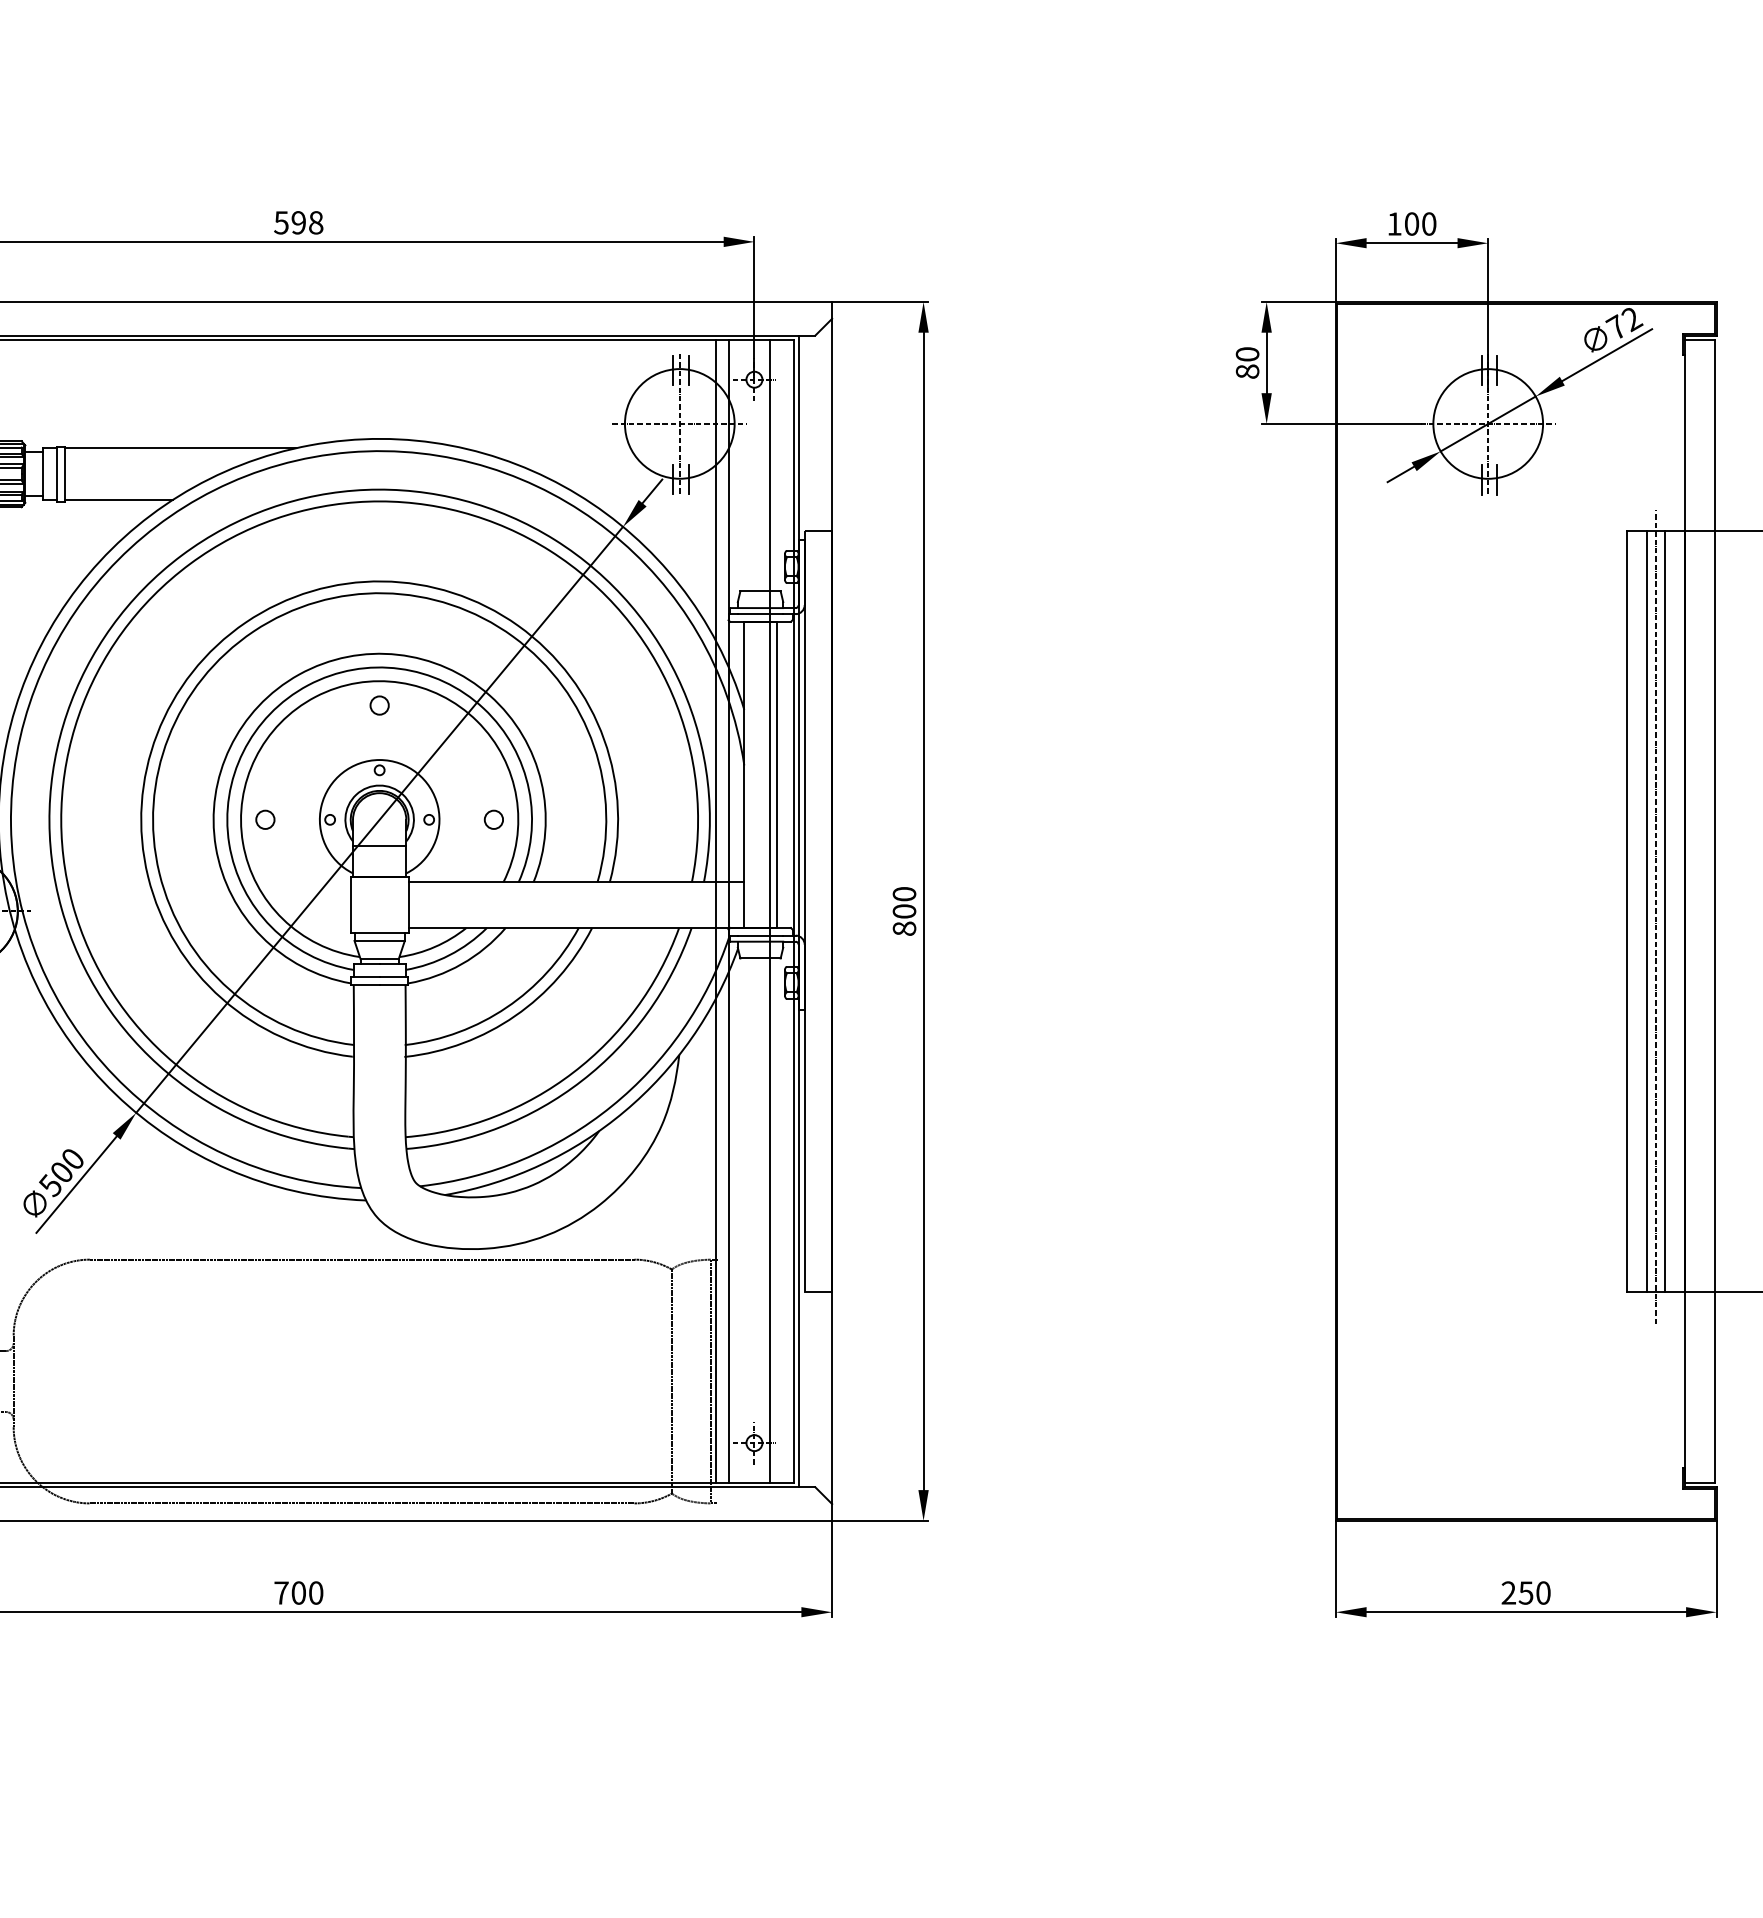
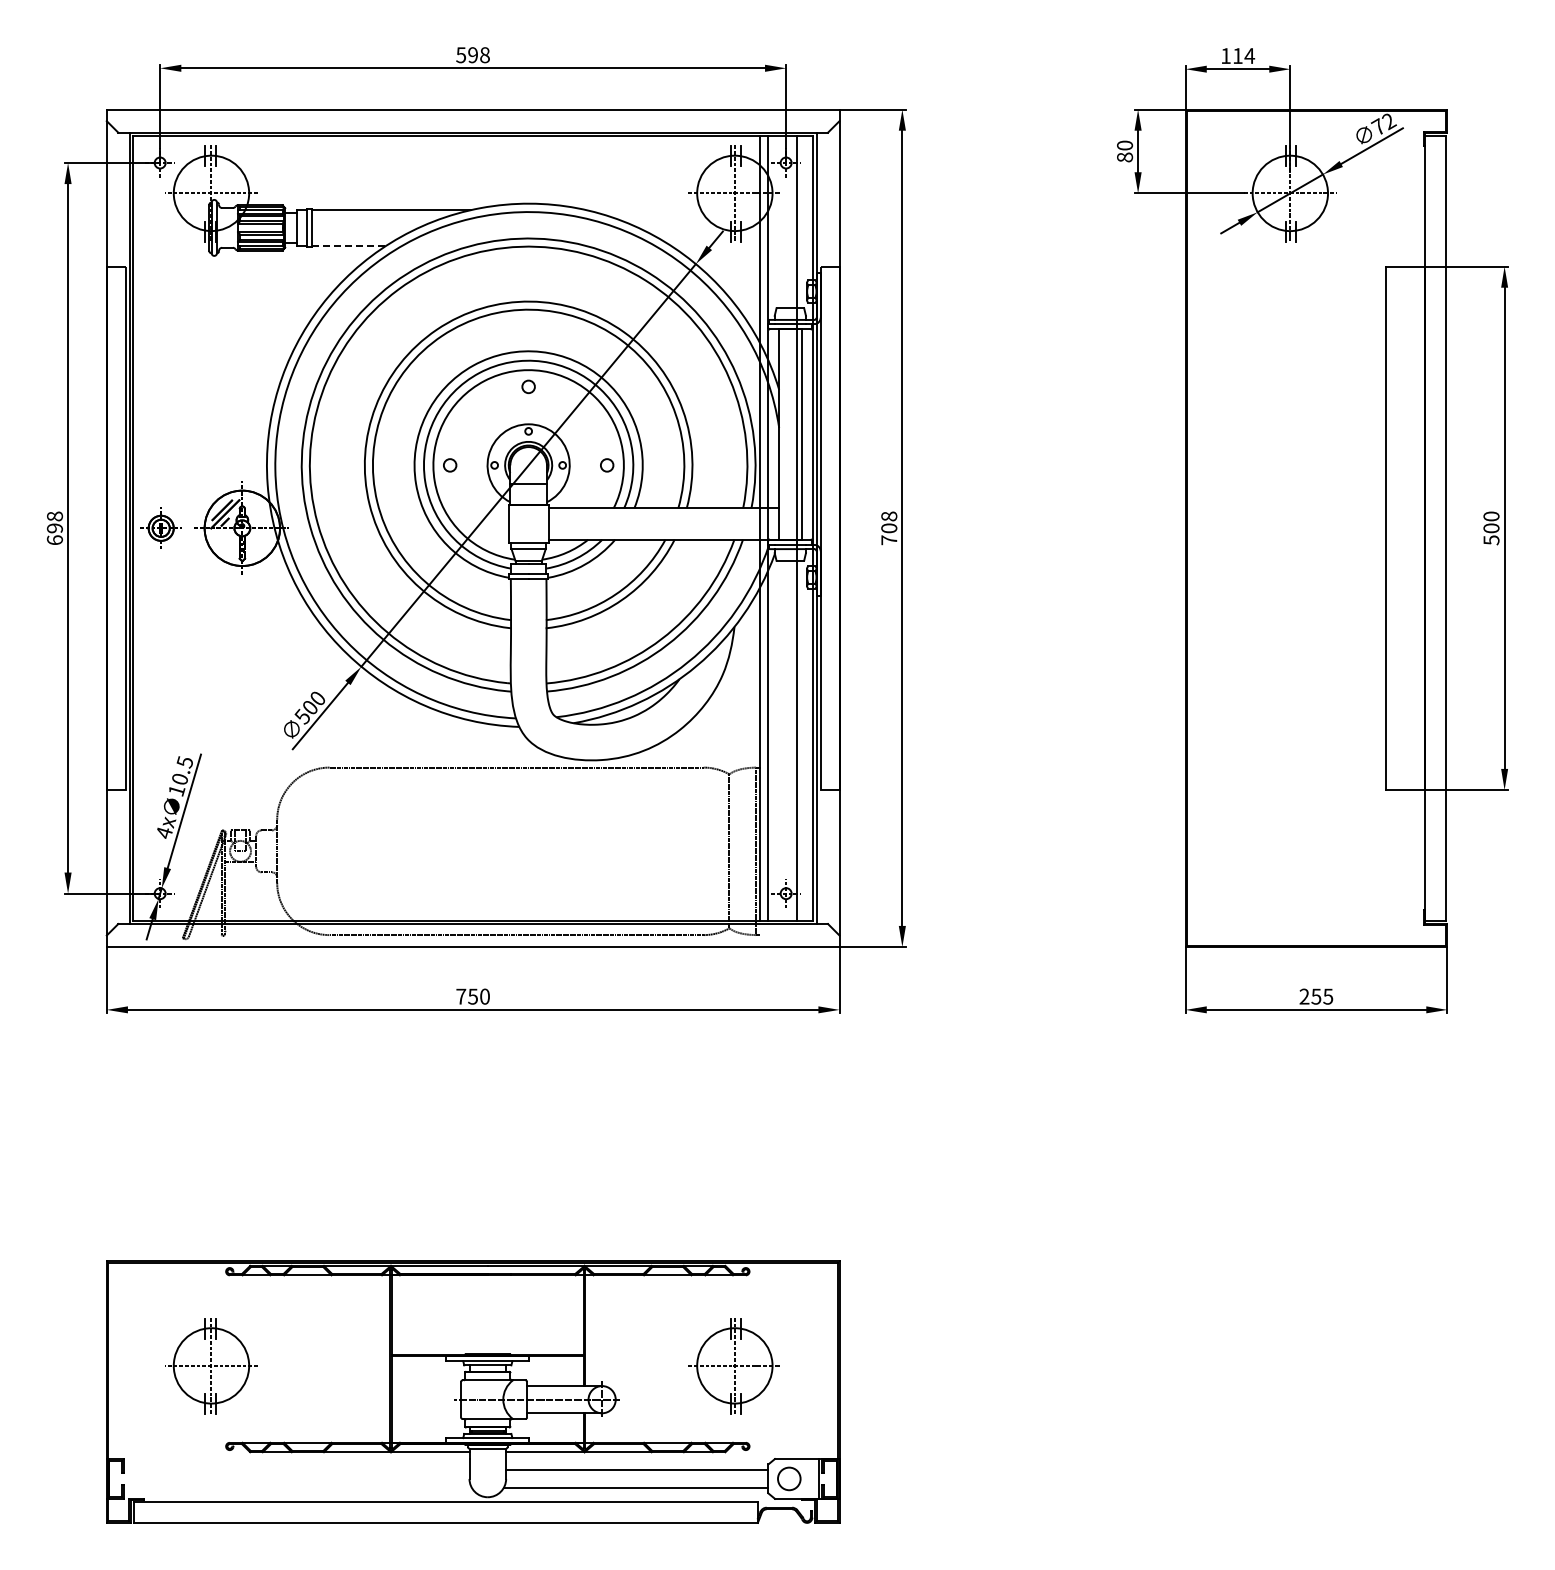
text: (1421, 224) -> (1244, 56), 100 -> 114
line: (118, 499) -> (349, 245), solid -> dashed
text: (904, 911) -> (889, 528), 800 -> 708
line: (1647, 911) -> (1399, 528), removed
line: (1664, 911) -> (1411, 528), removed
line: (1655, 916) -> (1405, 531), removed
text: (297, 1592) -> (472, 996), 700 -> 750
text: (1543, 1592) -> (1328, 996), 250 -> 255

